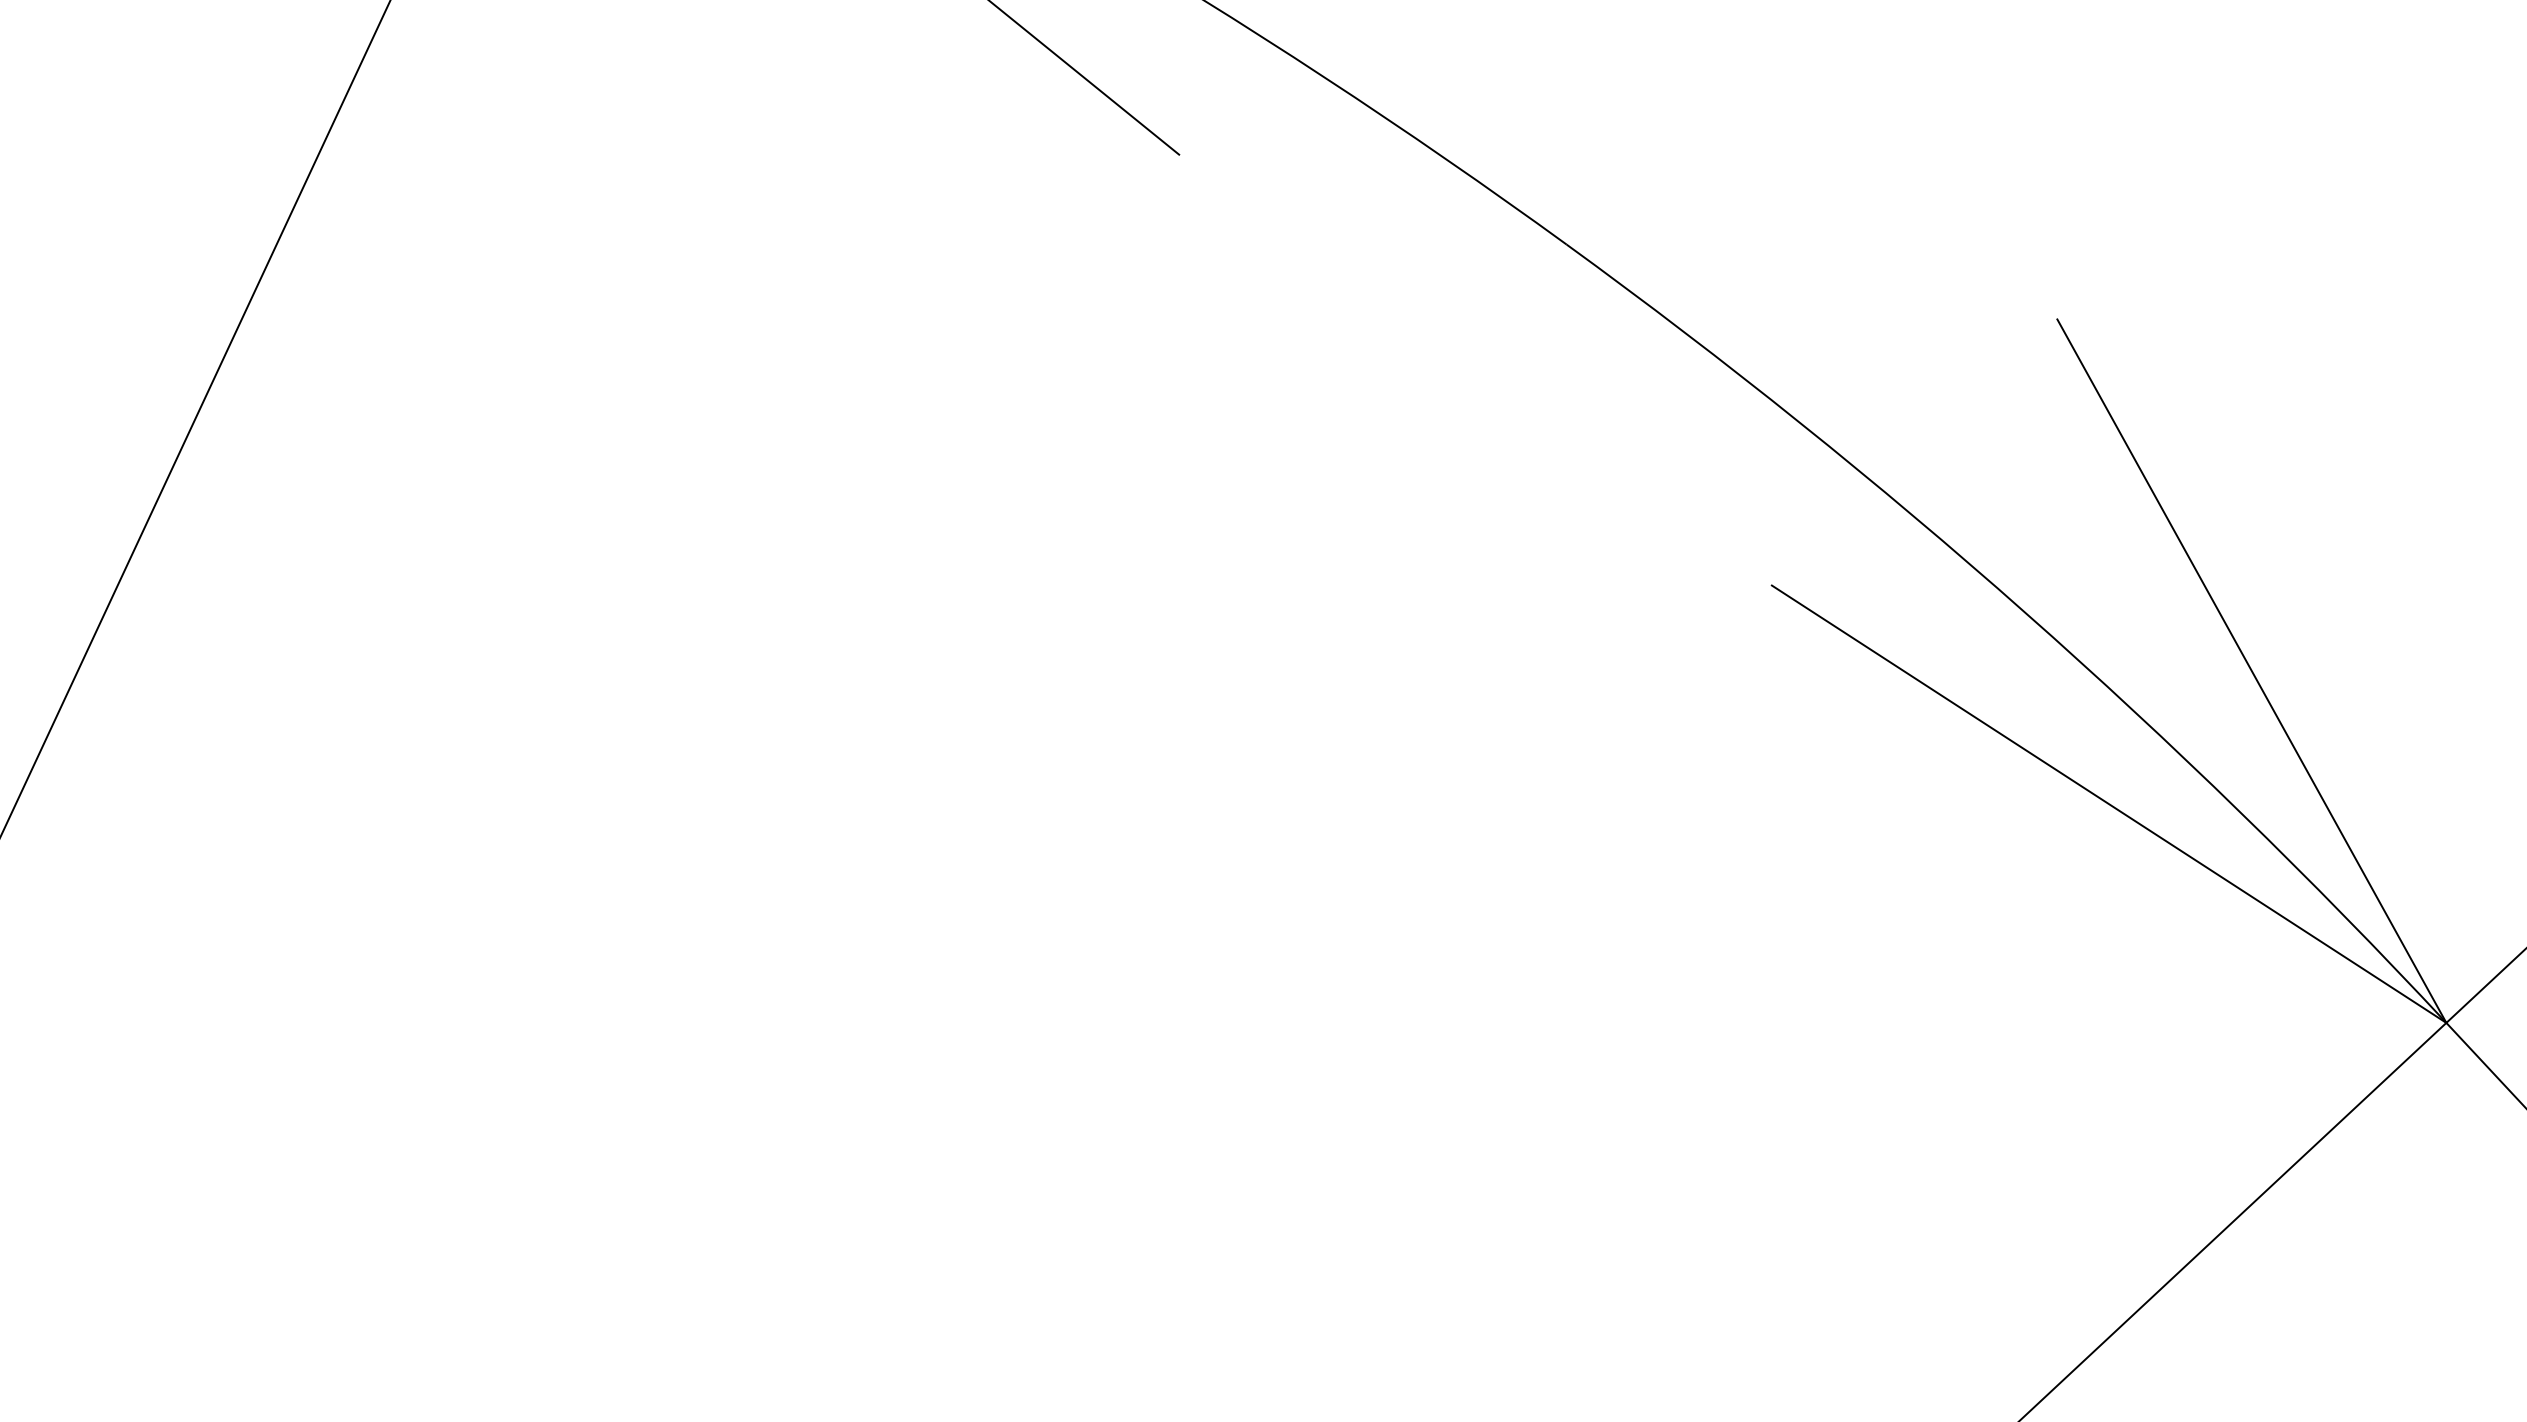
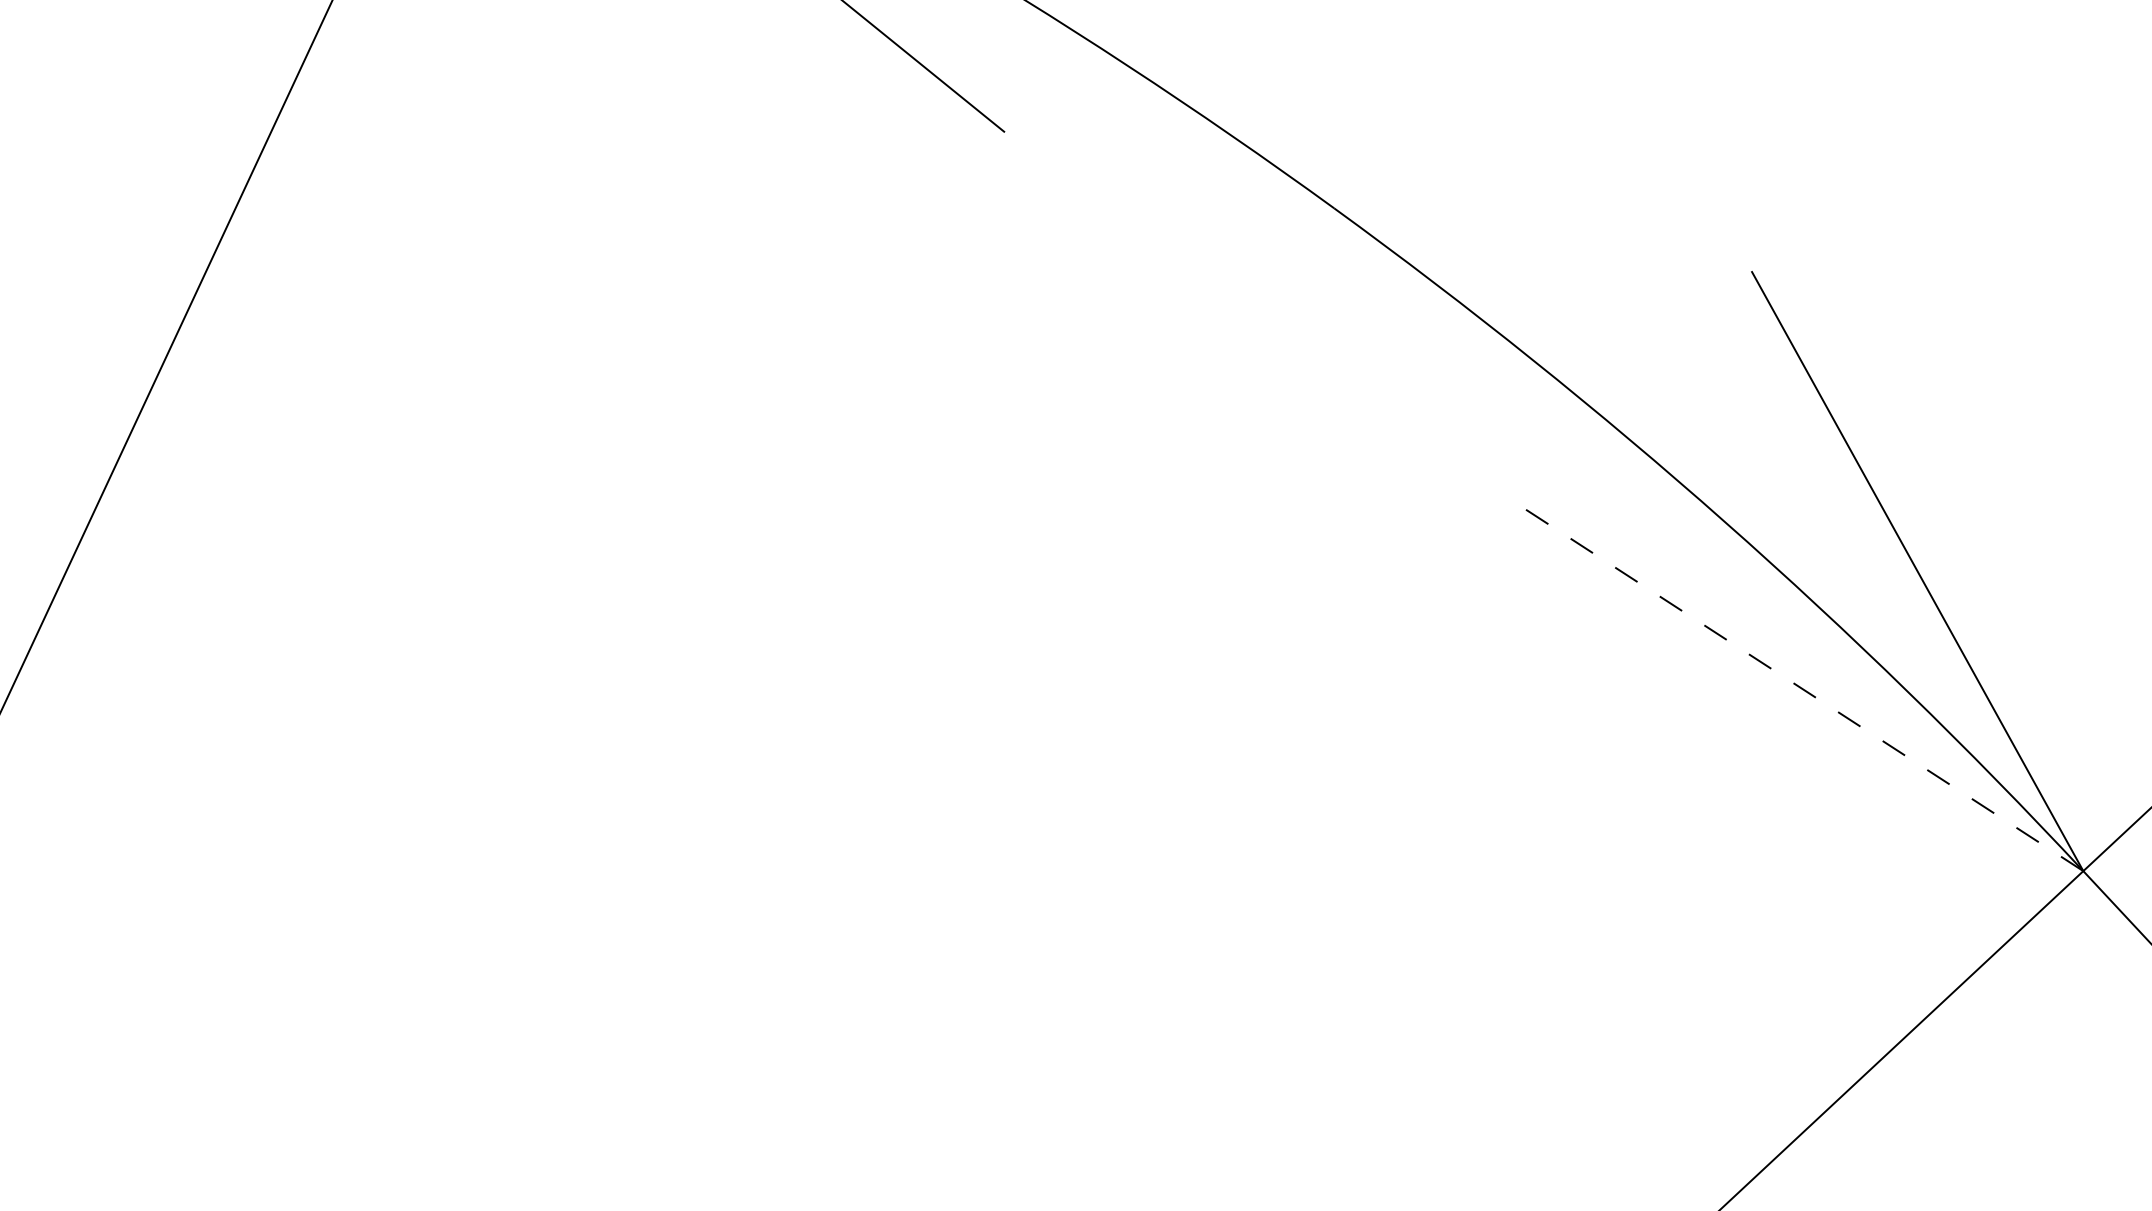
line: (2109, 804) -> (1796, 685), solid -> dashed

